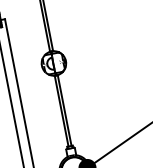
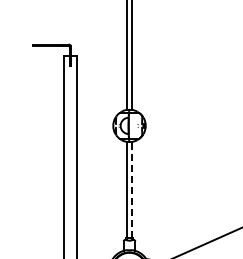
line: (64, 110) -> (131, 189), solid -> dashed

